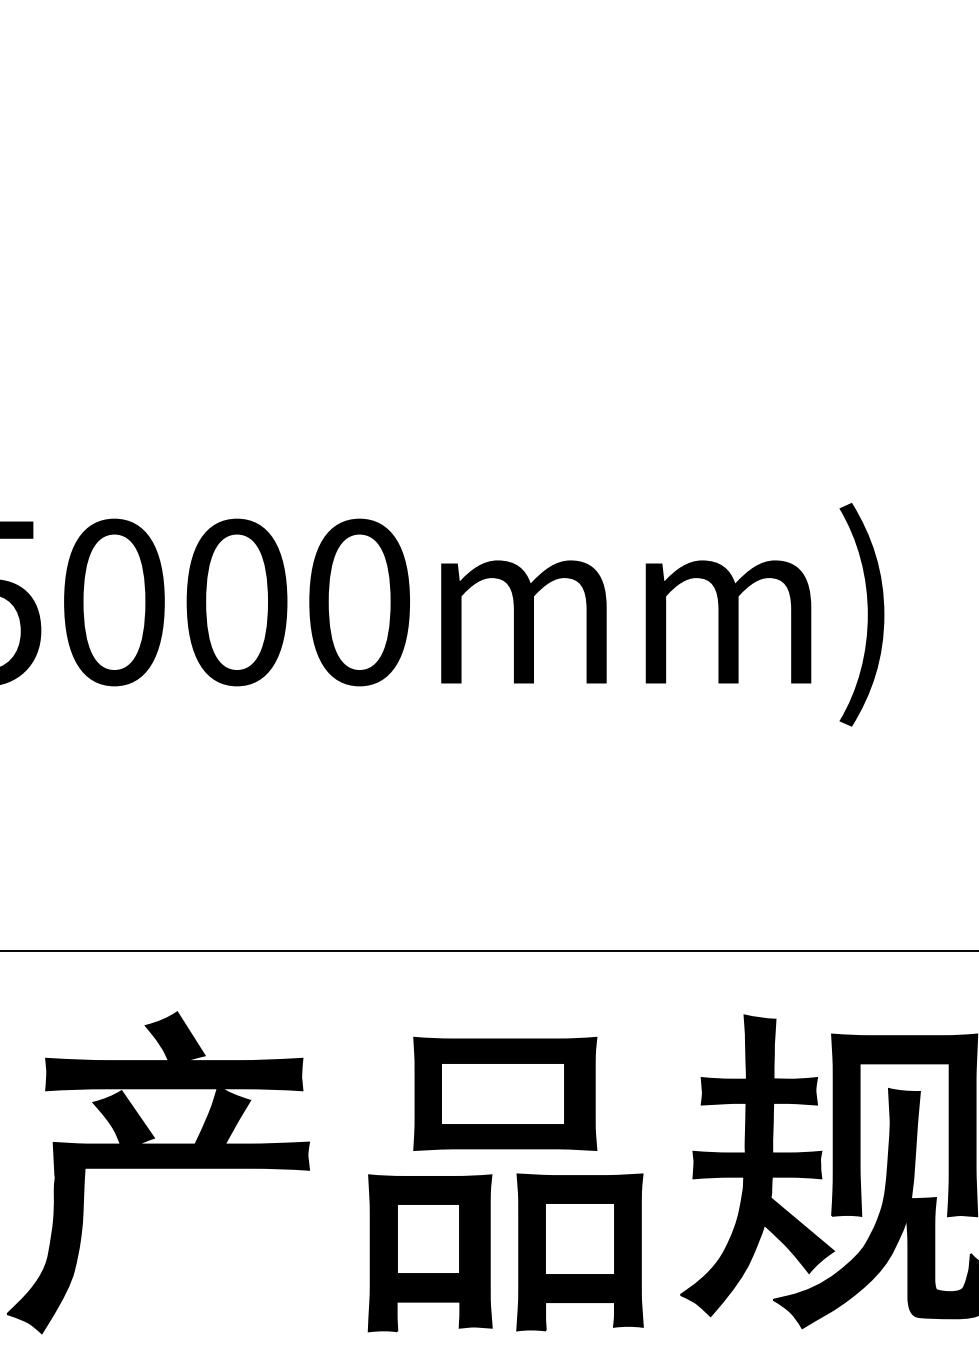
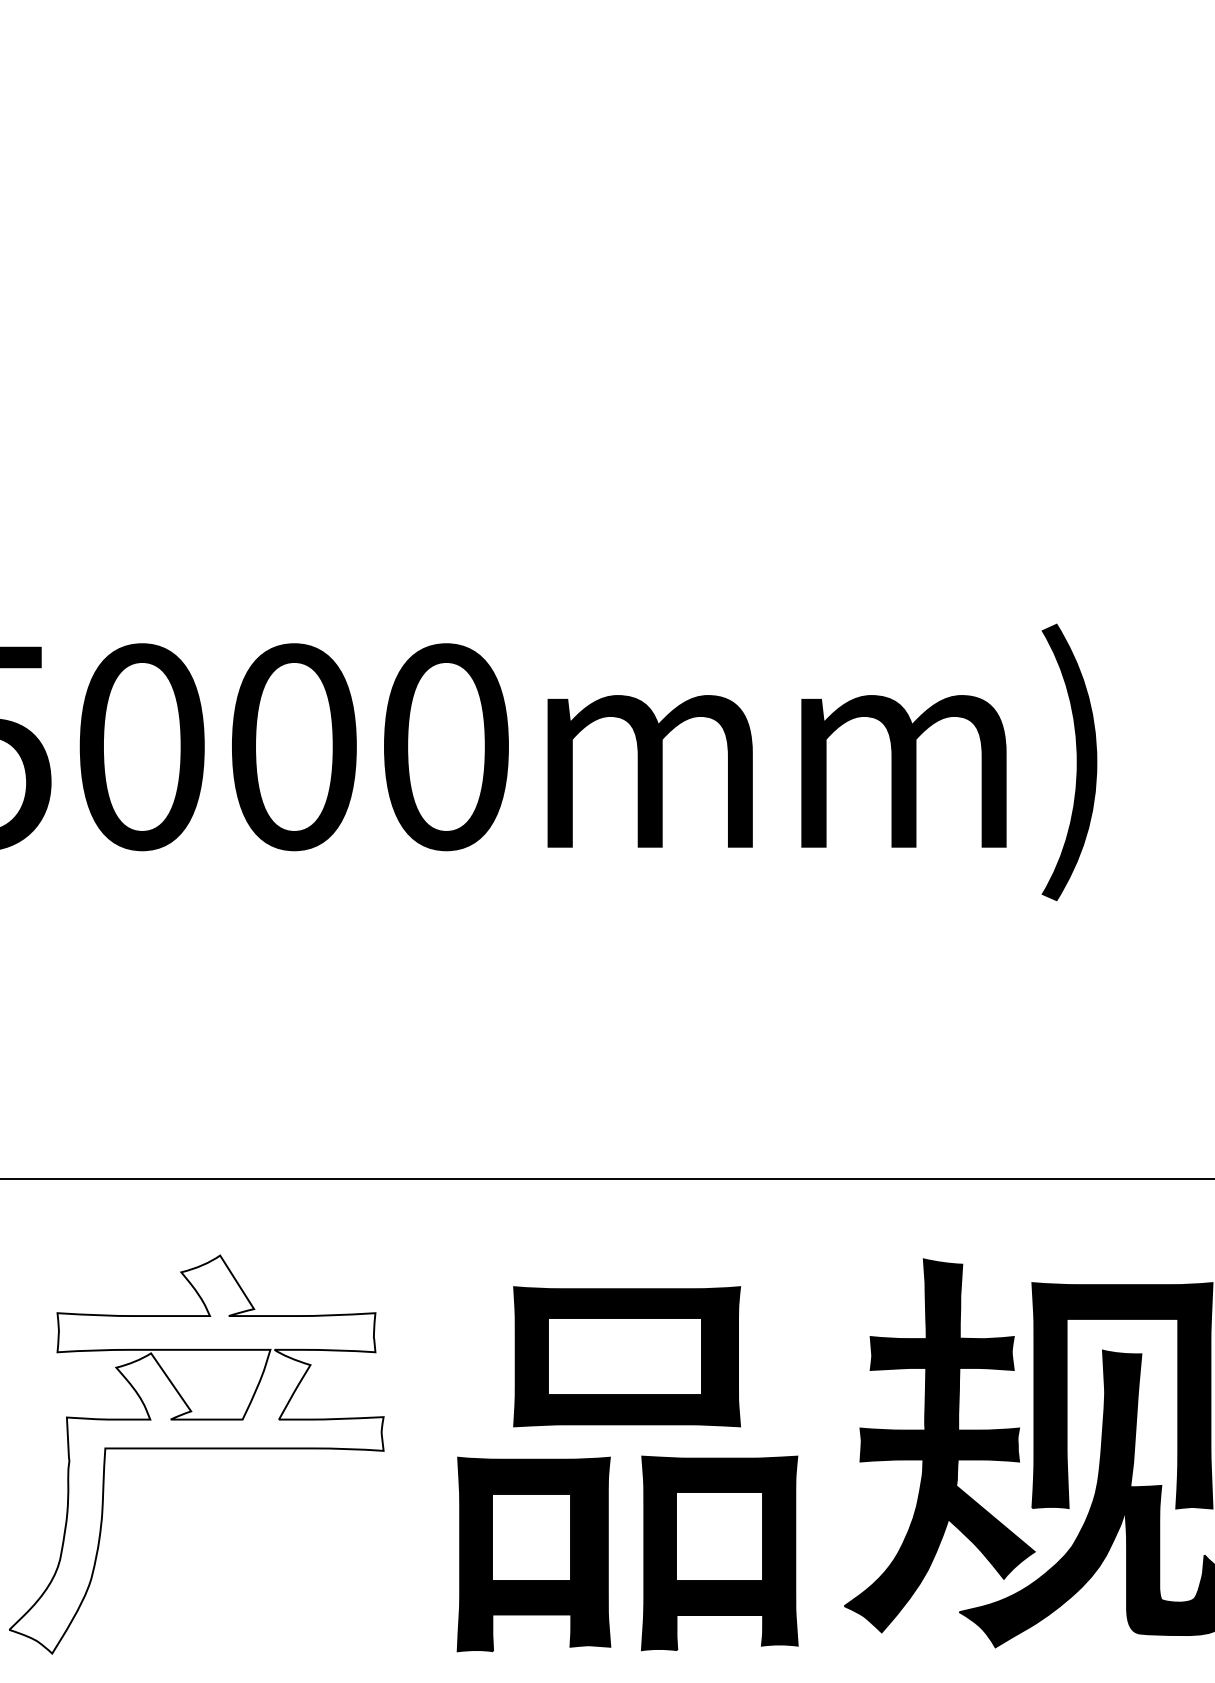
fill: (158, 1172) -> (196, 1454), removed

